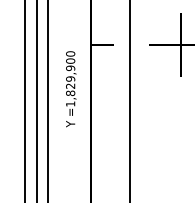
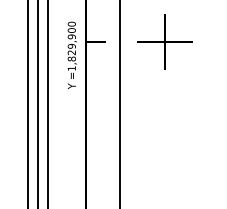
text: (70, 88) -> (71, 54), moved

